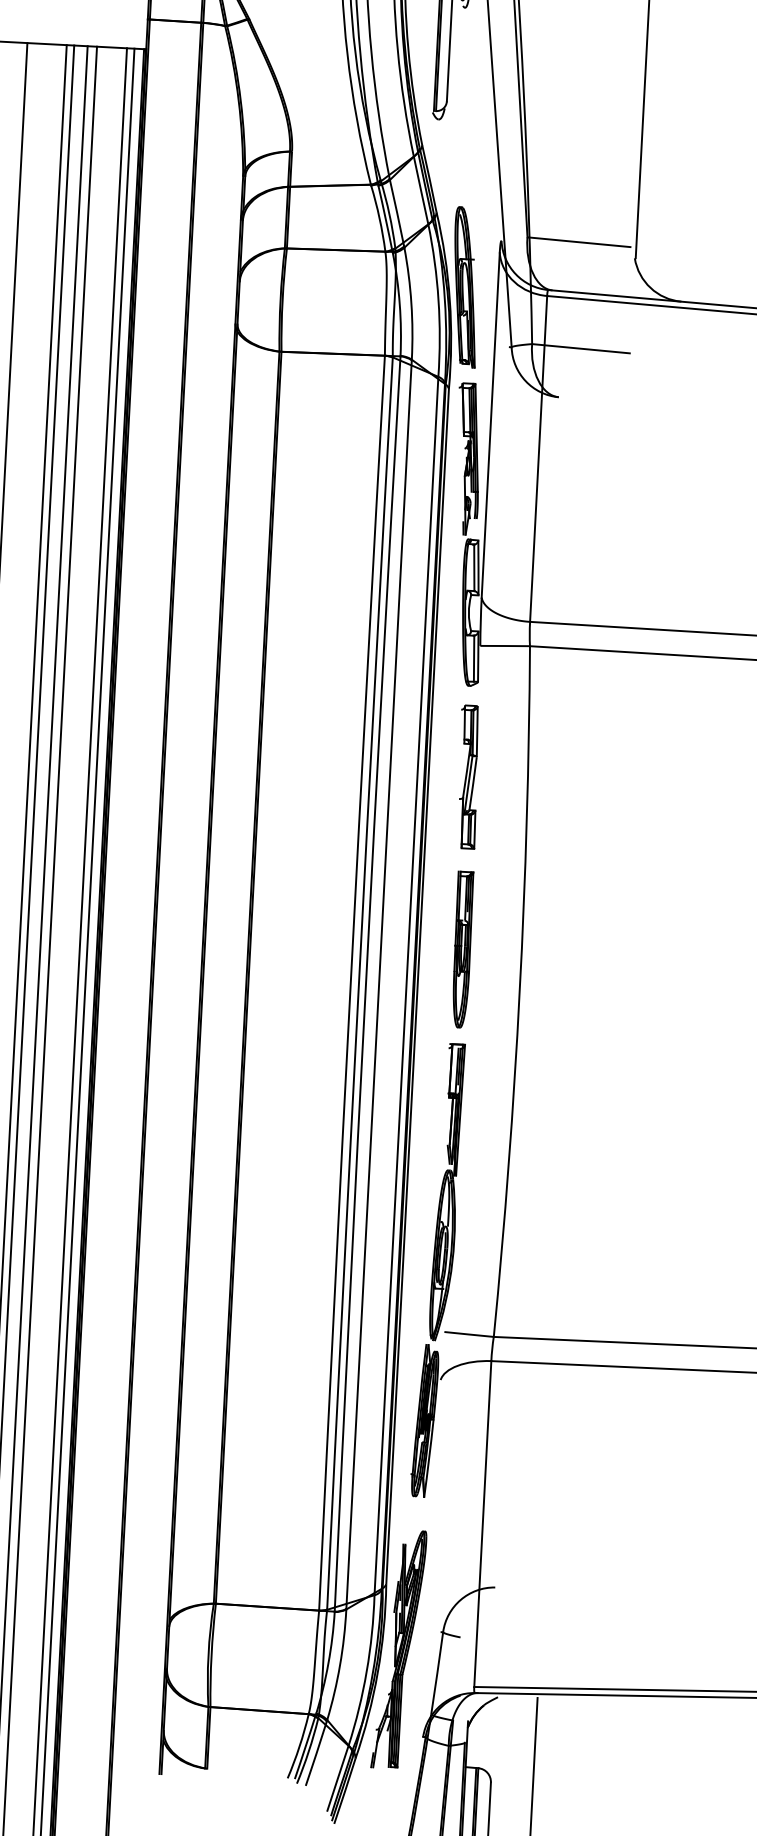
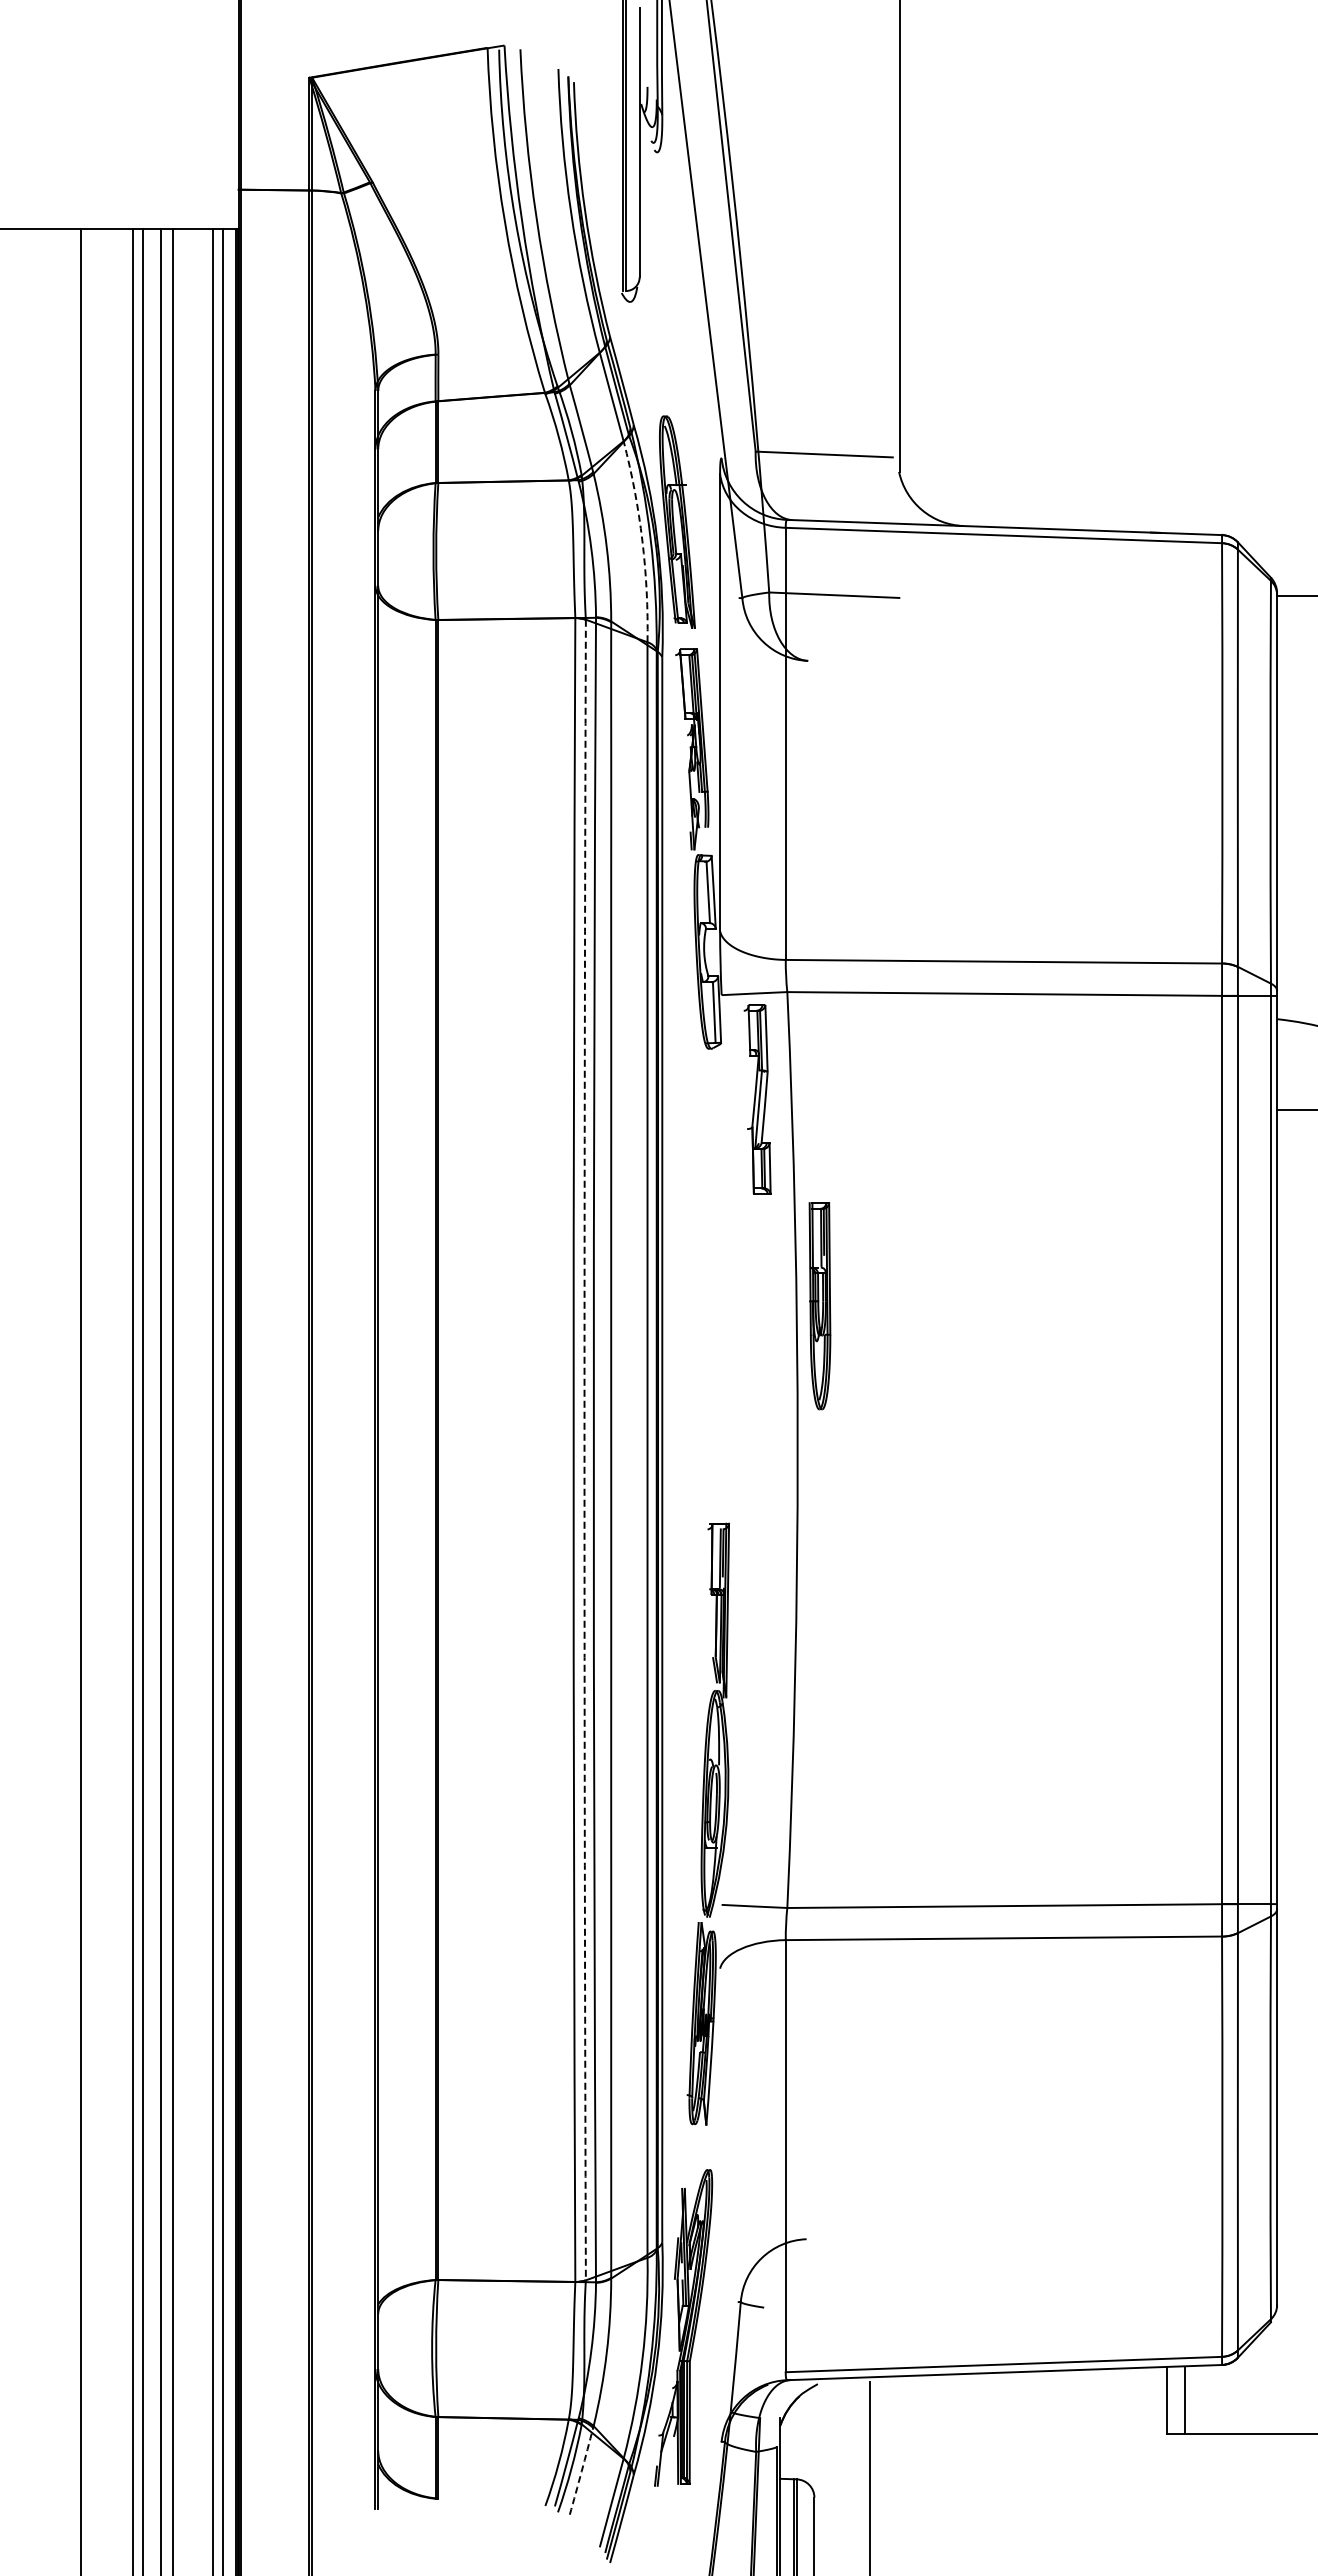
arc: (438, 299) -> (642, 540), solid -> dashed
part: (468, 777) -> (757, 1099), moved
part: (462, 949) -> (819, 1306), moved
arc: (358, 983) -> (584, 1450), solid -> dashed
arc: (316, 1753) -> (581, 2471), solid -> dashed

